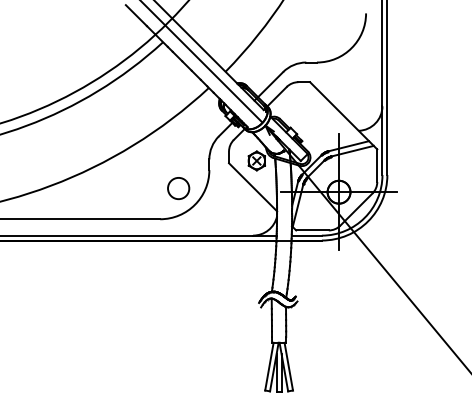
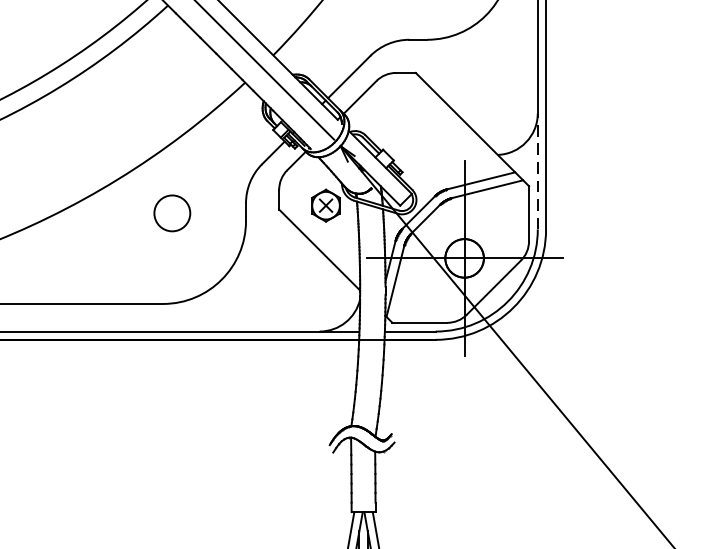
line: (382, 140) -> (537, 171), solid -> dashed
circle: (178, 188) -> (172, 213), moved

